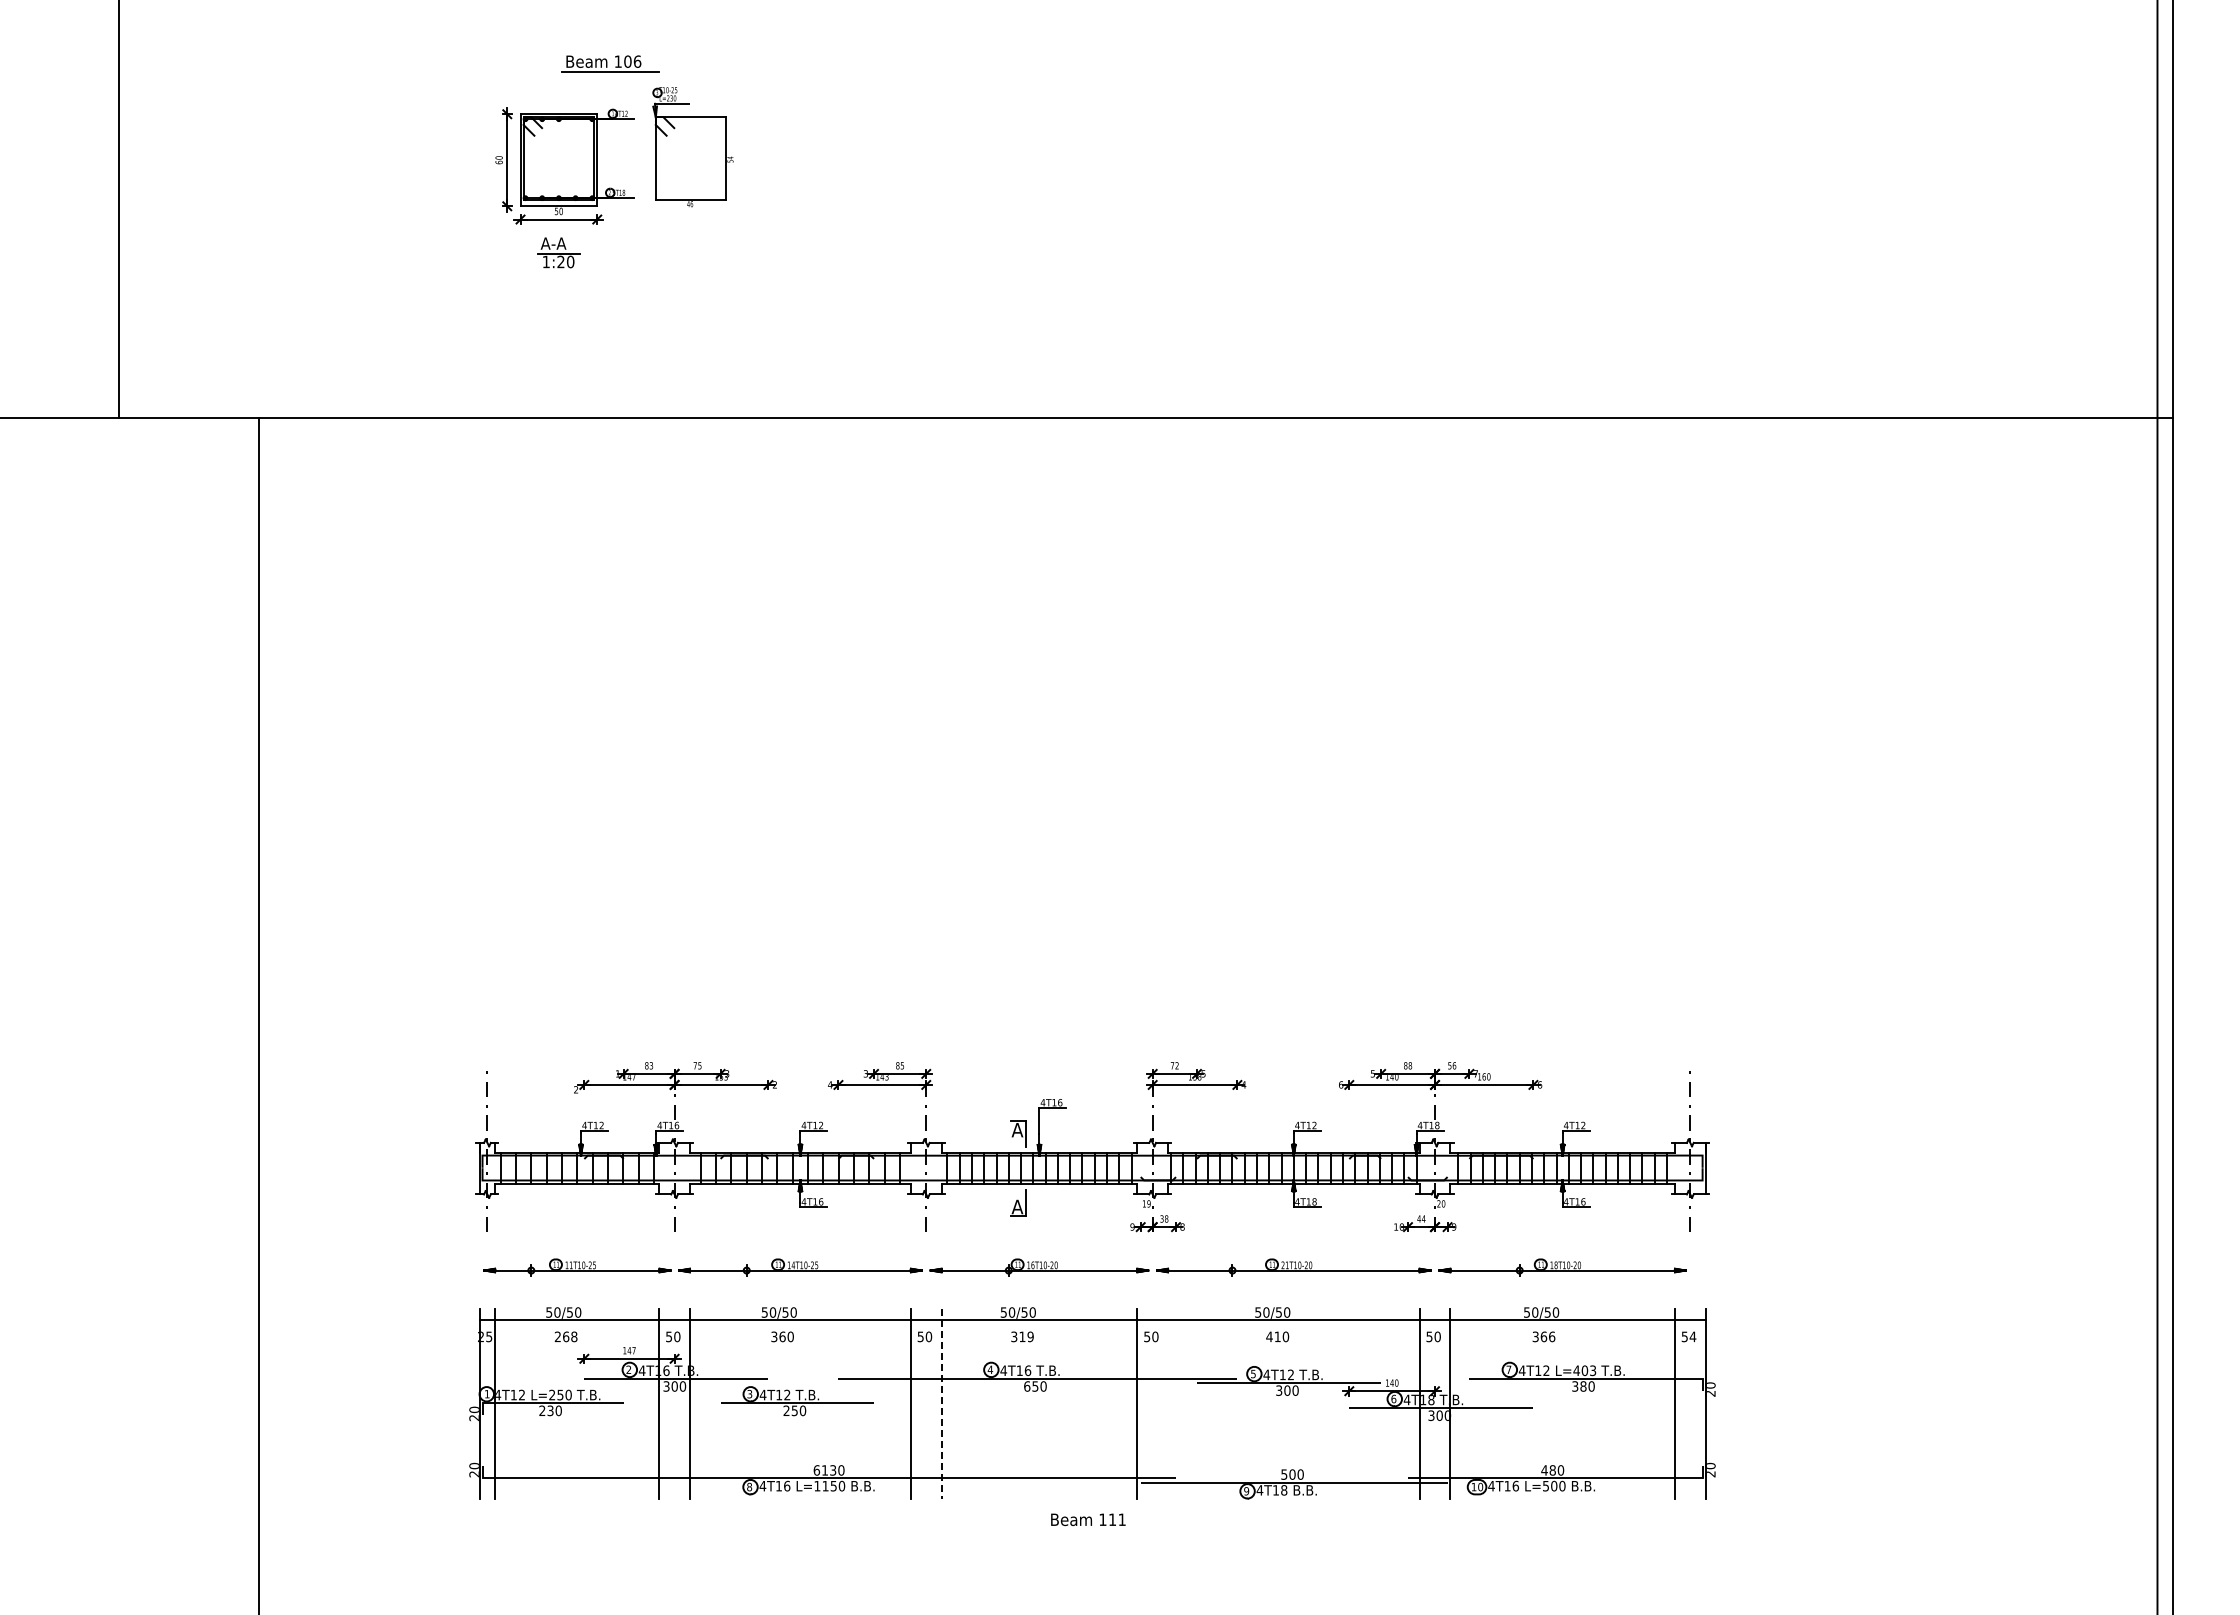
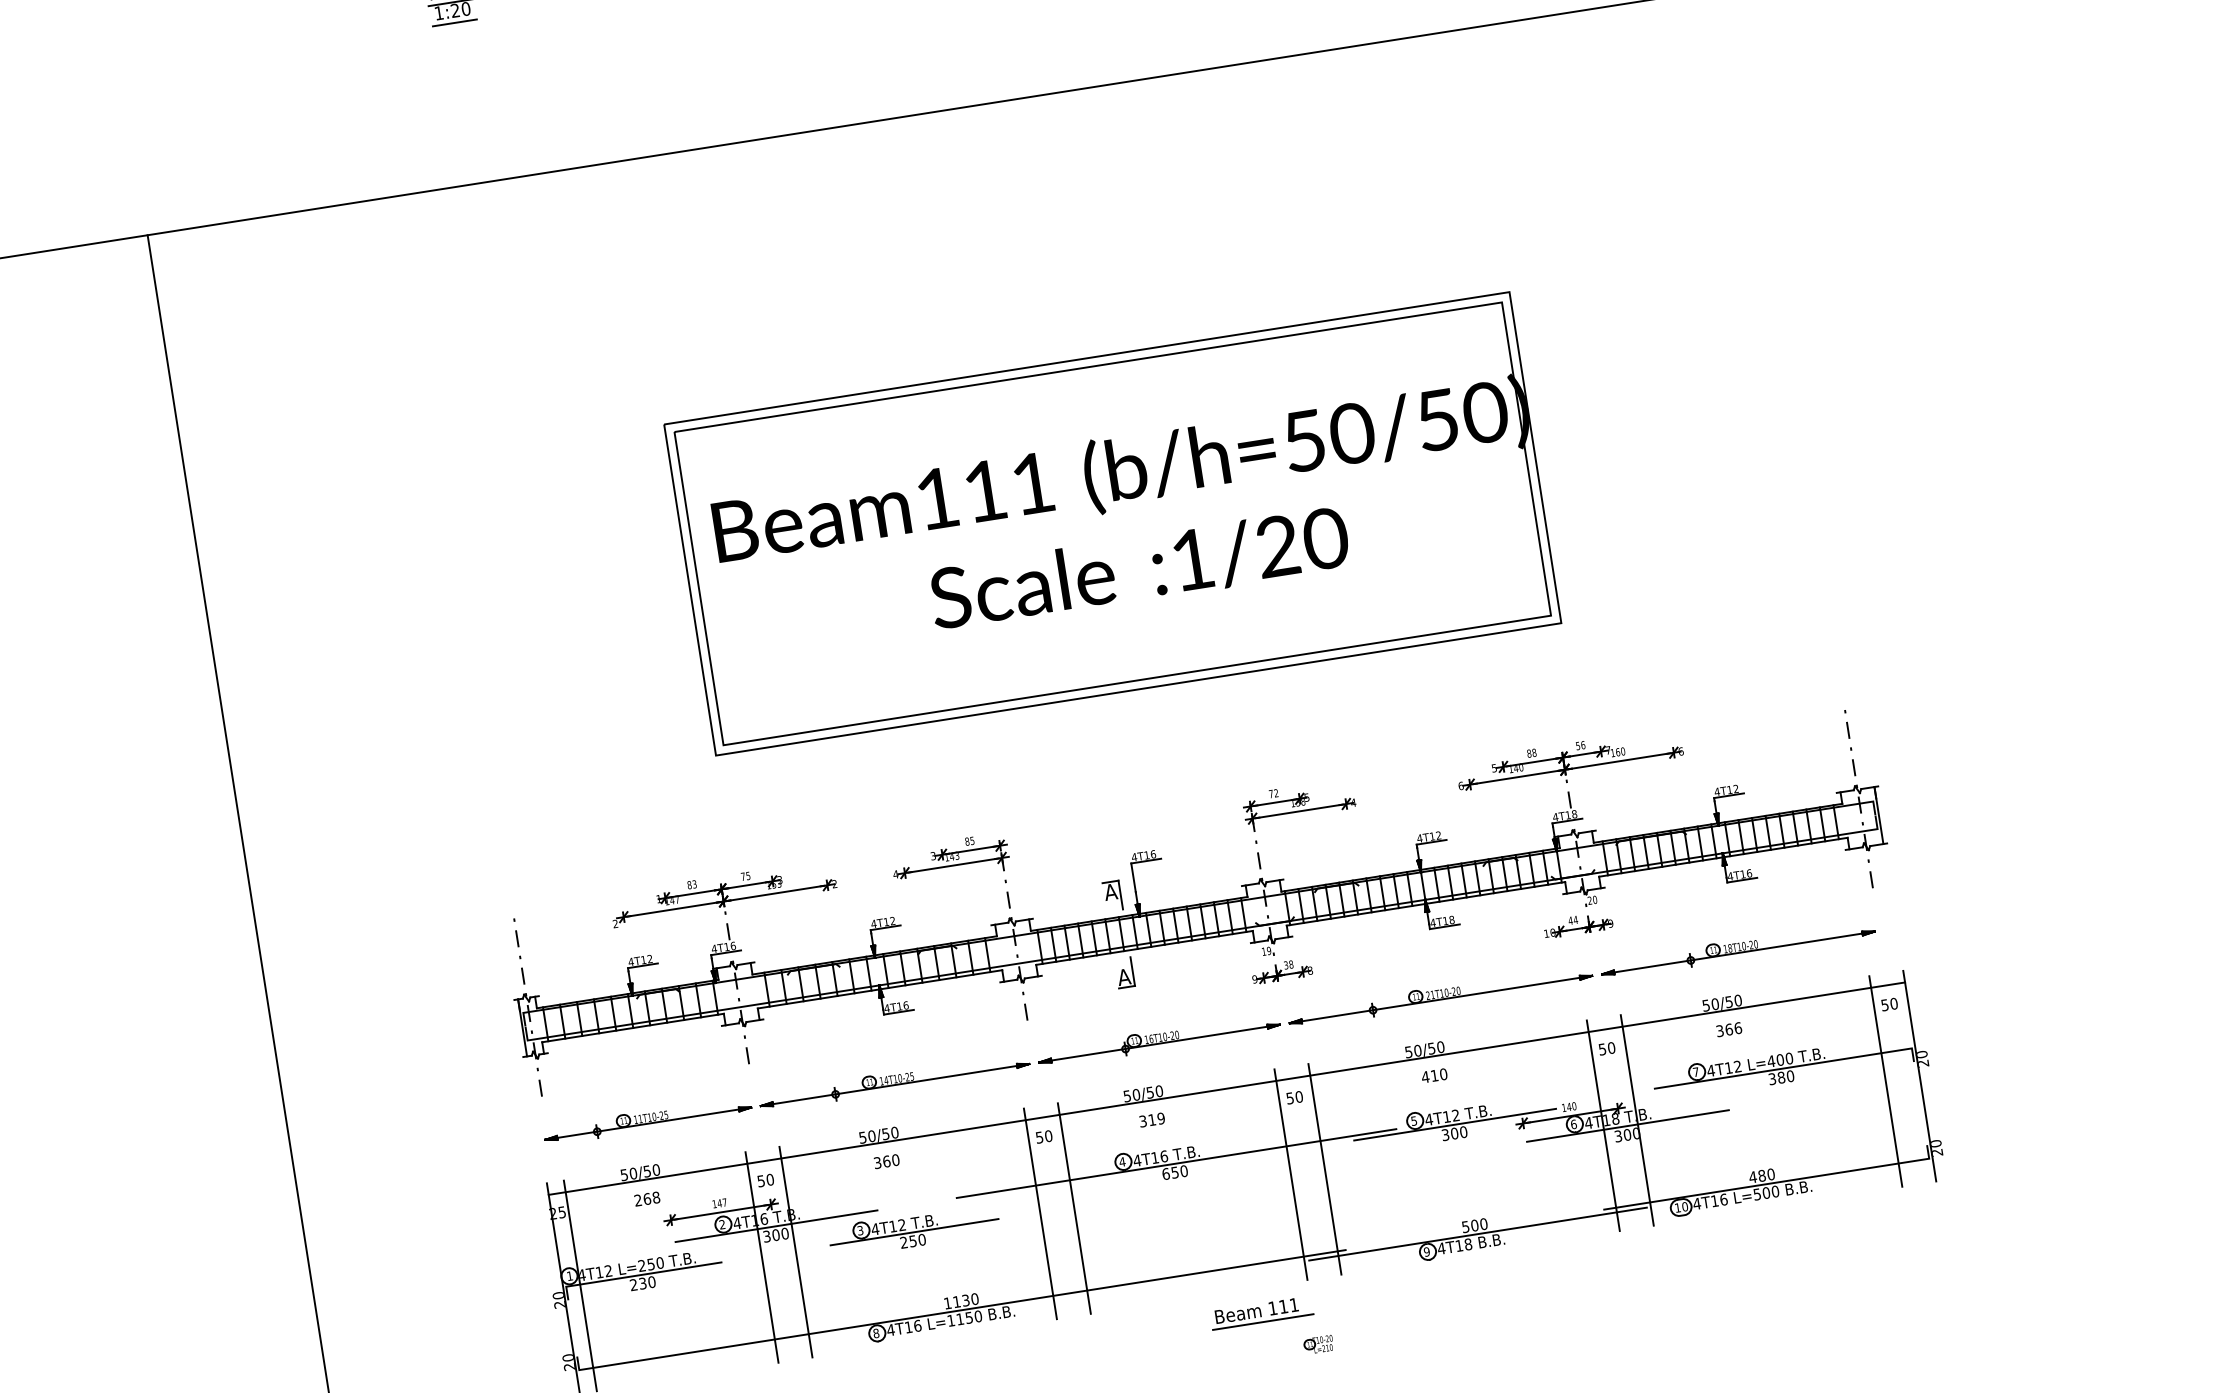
line: (558, 272) -> (454, 22), added
part: (1069, 805) -> (1112, 523), added
text: (1692, 1336) -> (1893, 1003), 54 -> 50
text: (1593, 1370) -> (1789, 1058), L=403 -> L=400
line: (941, 1404) -> (1074, 1208), dashed -> solid
line: (1168, 1404) -> (1325, 1169), added
text: (816, 1470) -> (947, 1303), 6130 -> 1130
line: (1092, 1530) -> (1263, 1322), added
part: (1137, 1558) -> (1317, 1345), added

